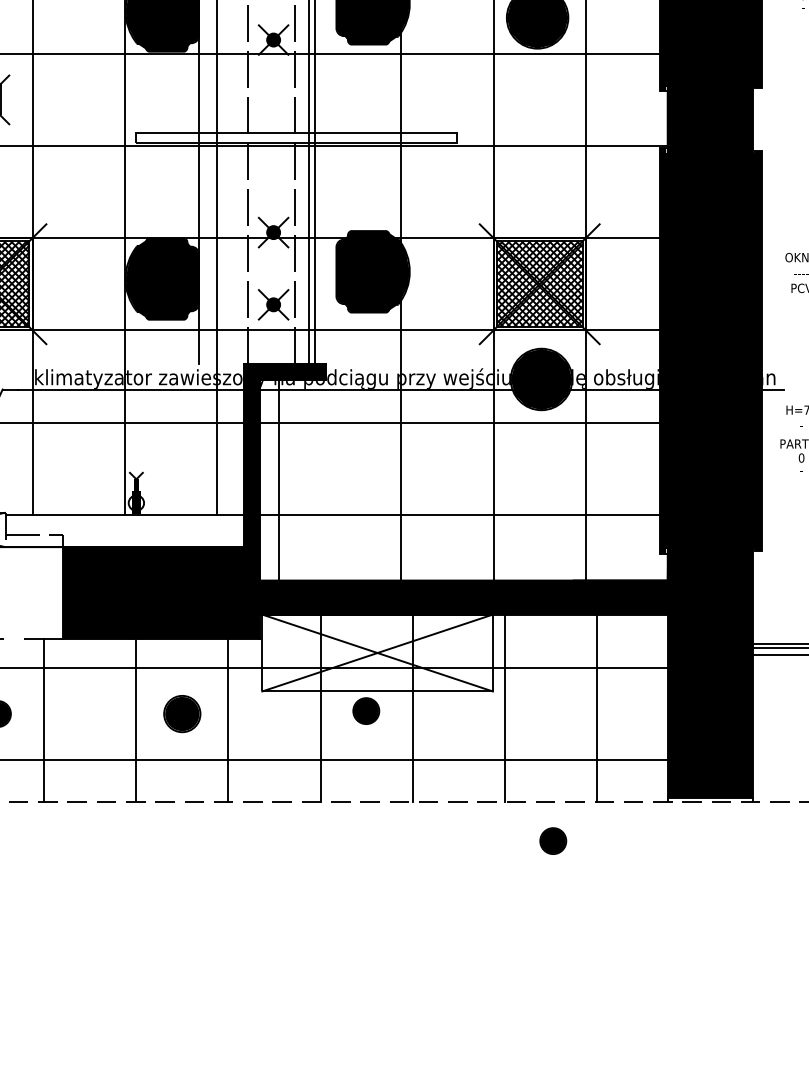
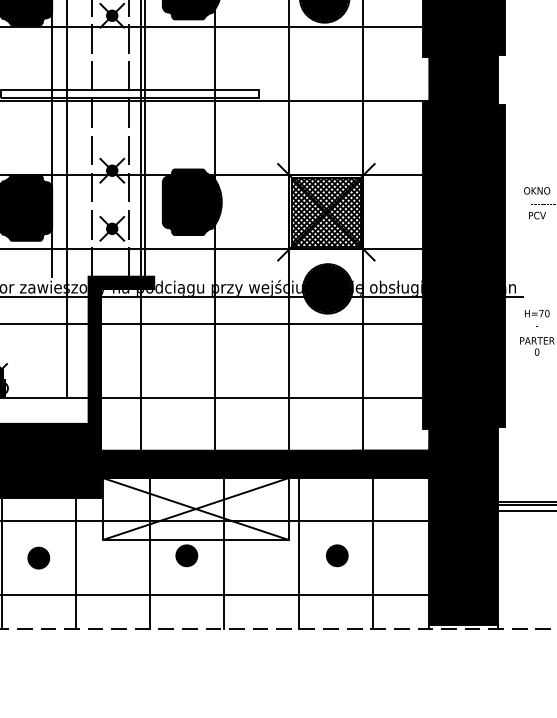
line: (279, 479) -> (141, 369), moved
part: (182, 713) -> (38, 557), size x0.71
part: (553, 840) -> (337, 555), moved

